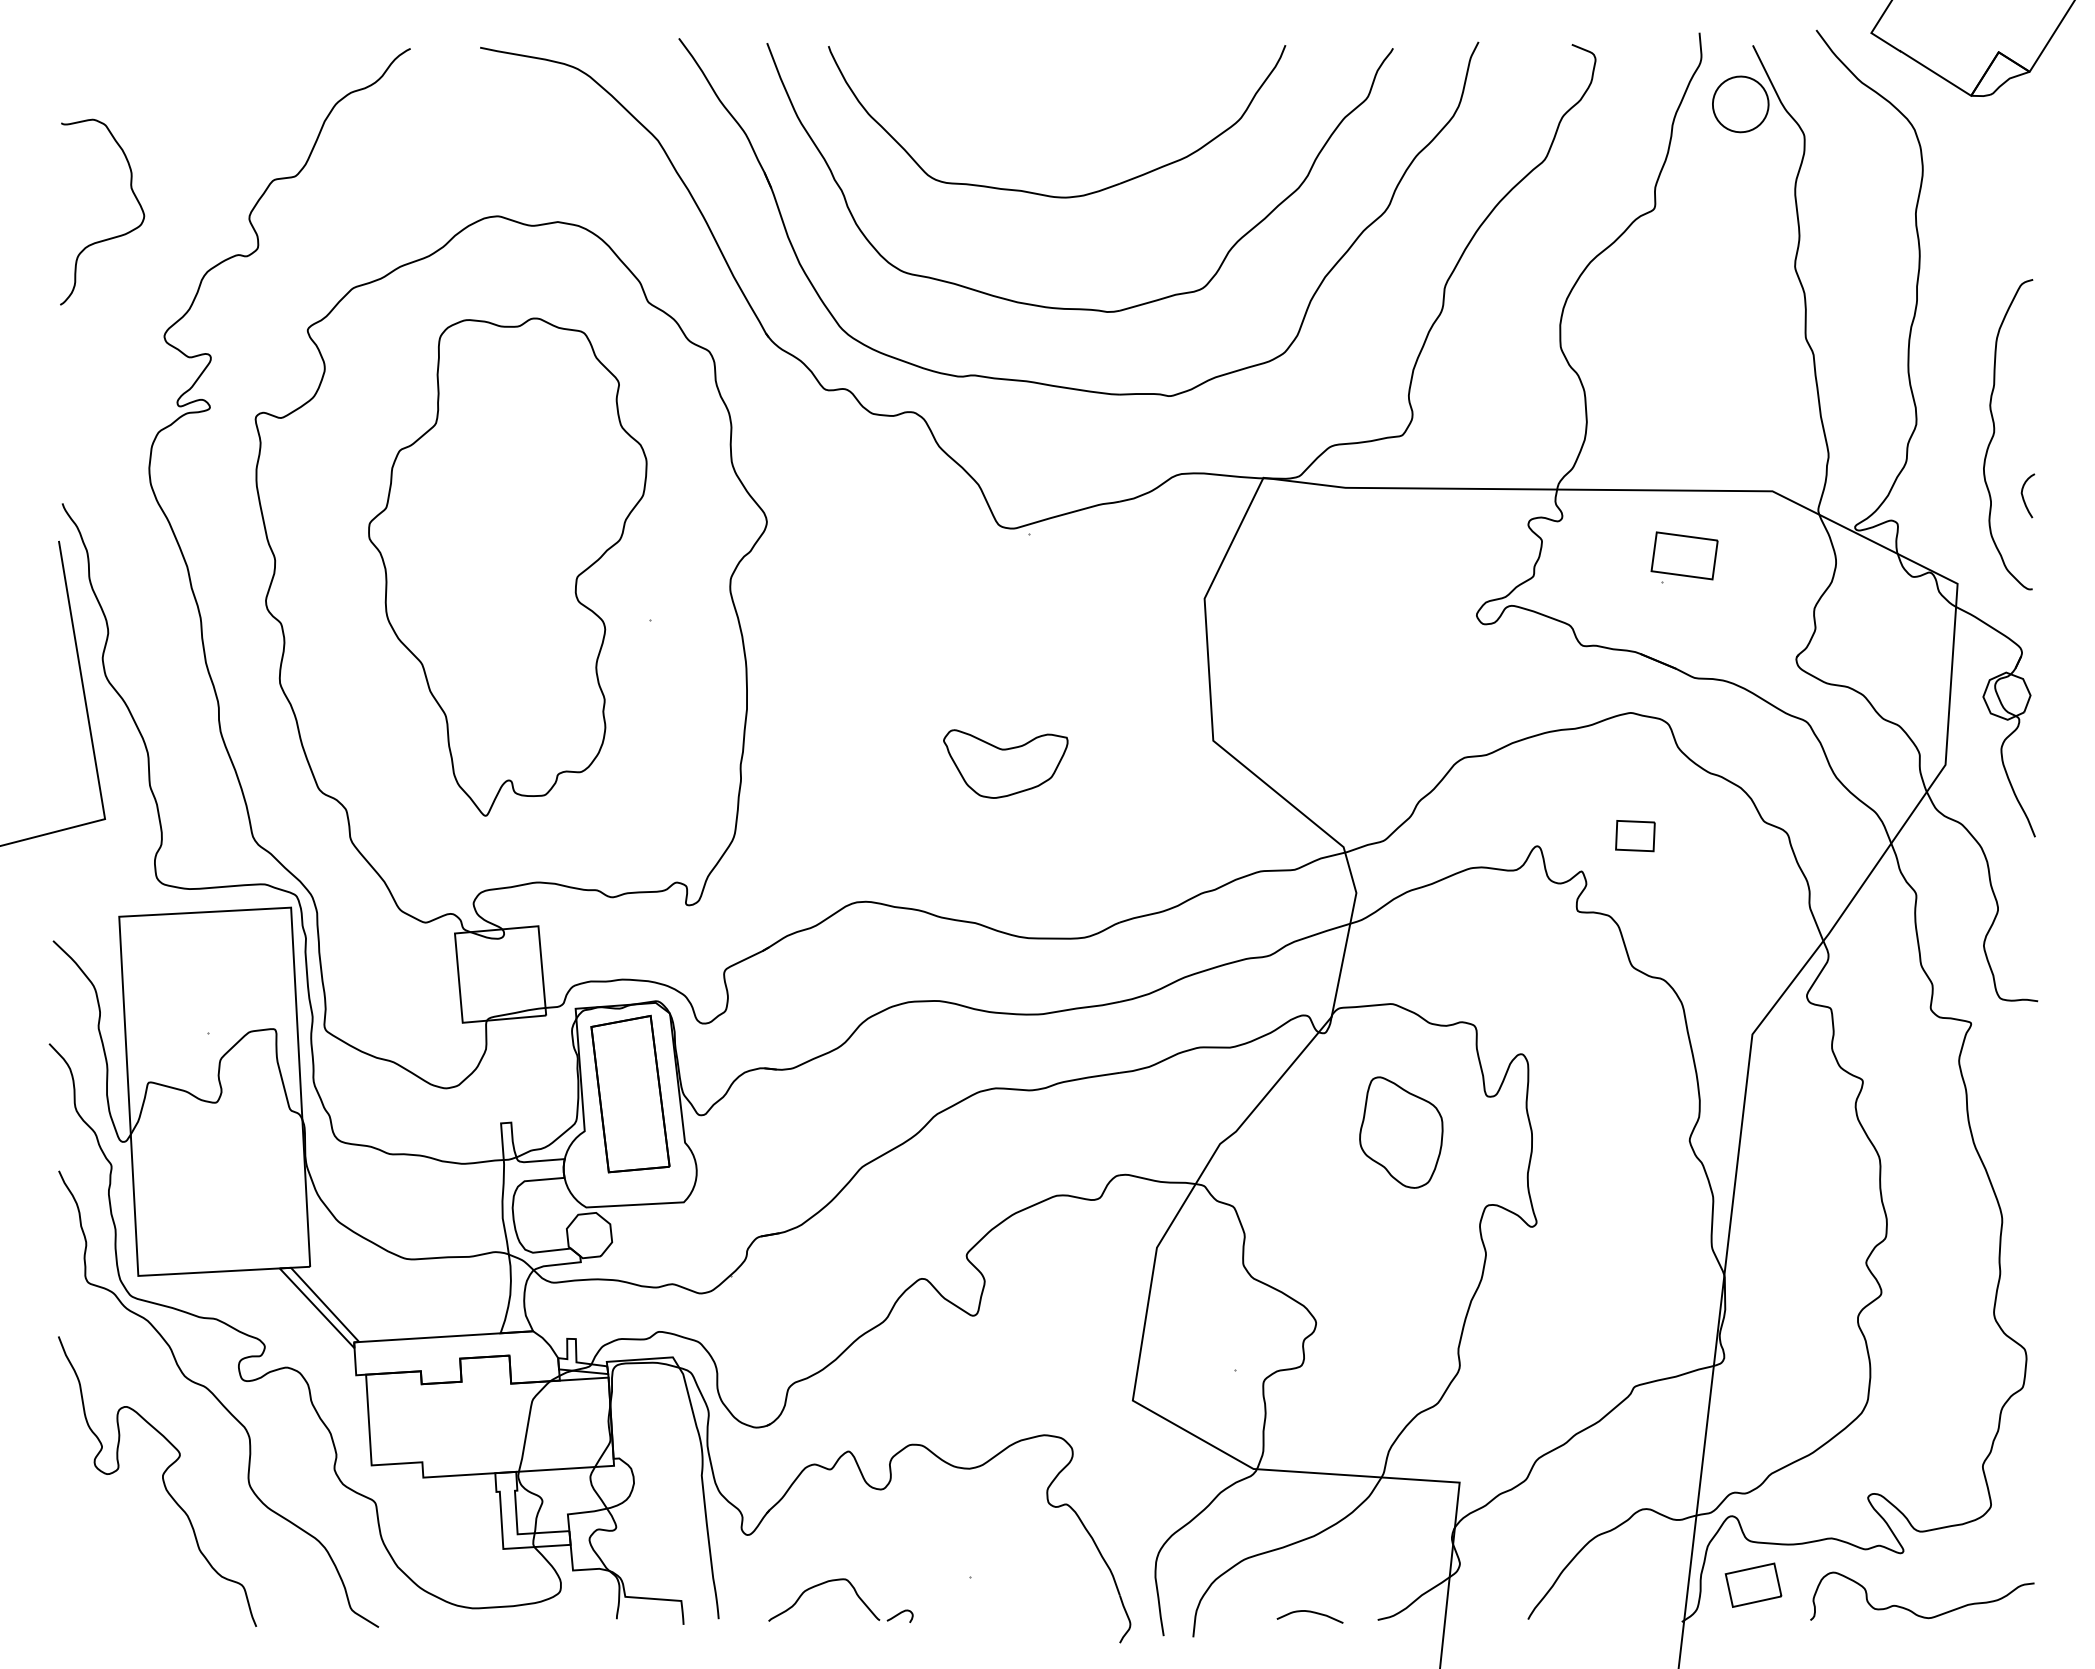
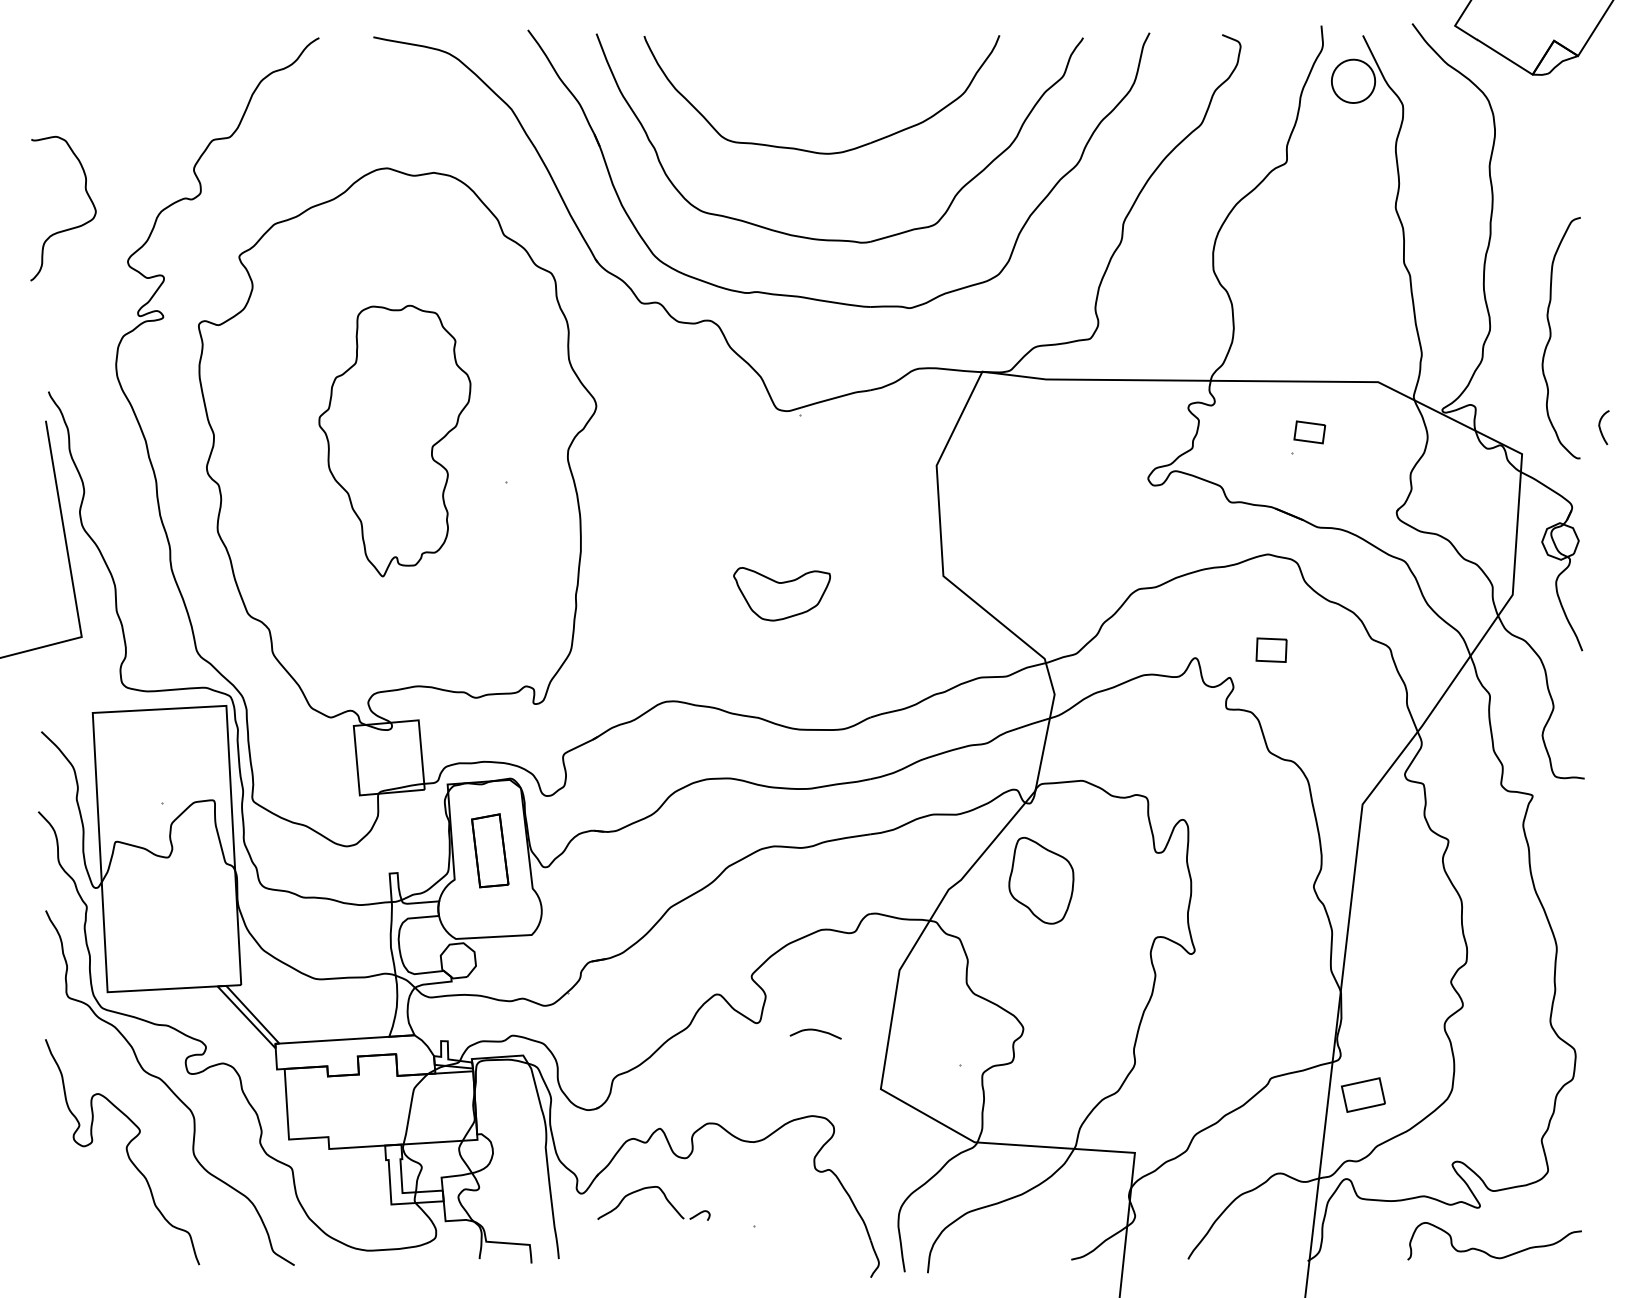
curve: (110, 237) -> (69, 228), moved
curve: (2023, 495) -> (1600, 427), moved
part: (1684, 555) -> (1309, 432), size x0.6
part: (507, 566) -> (394, 440), size x0.7
part: (630, 1093) -> (490, 850), size x0.6
part: (1401, 1132) -> (1041, 880), moved
part: (1753, 1584) -> (1363, 1094), moved
part: (855, 1593) -> (665, 1197), moved
curve: (1309, 1612) -> (815, 1030), moved

